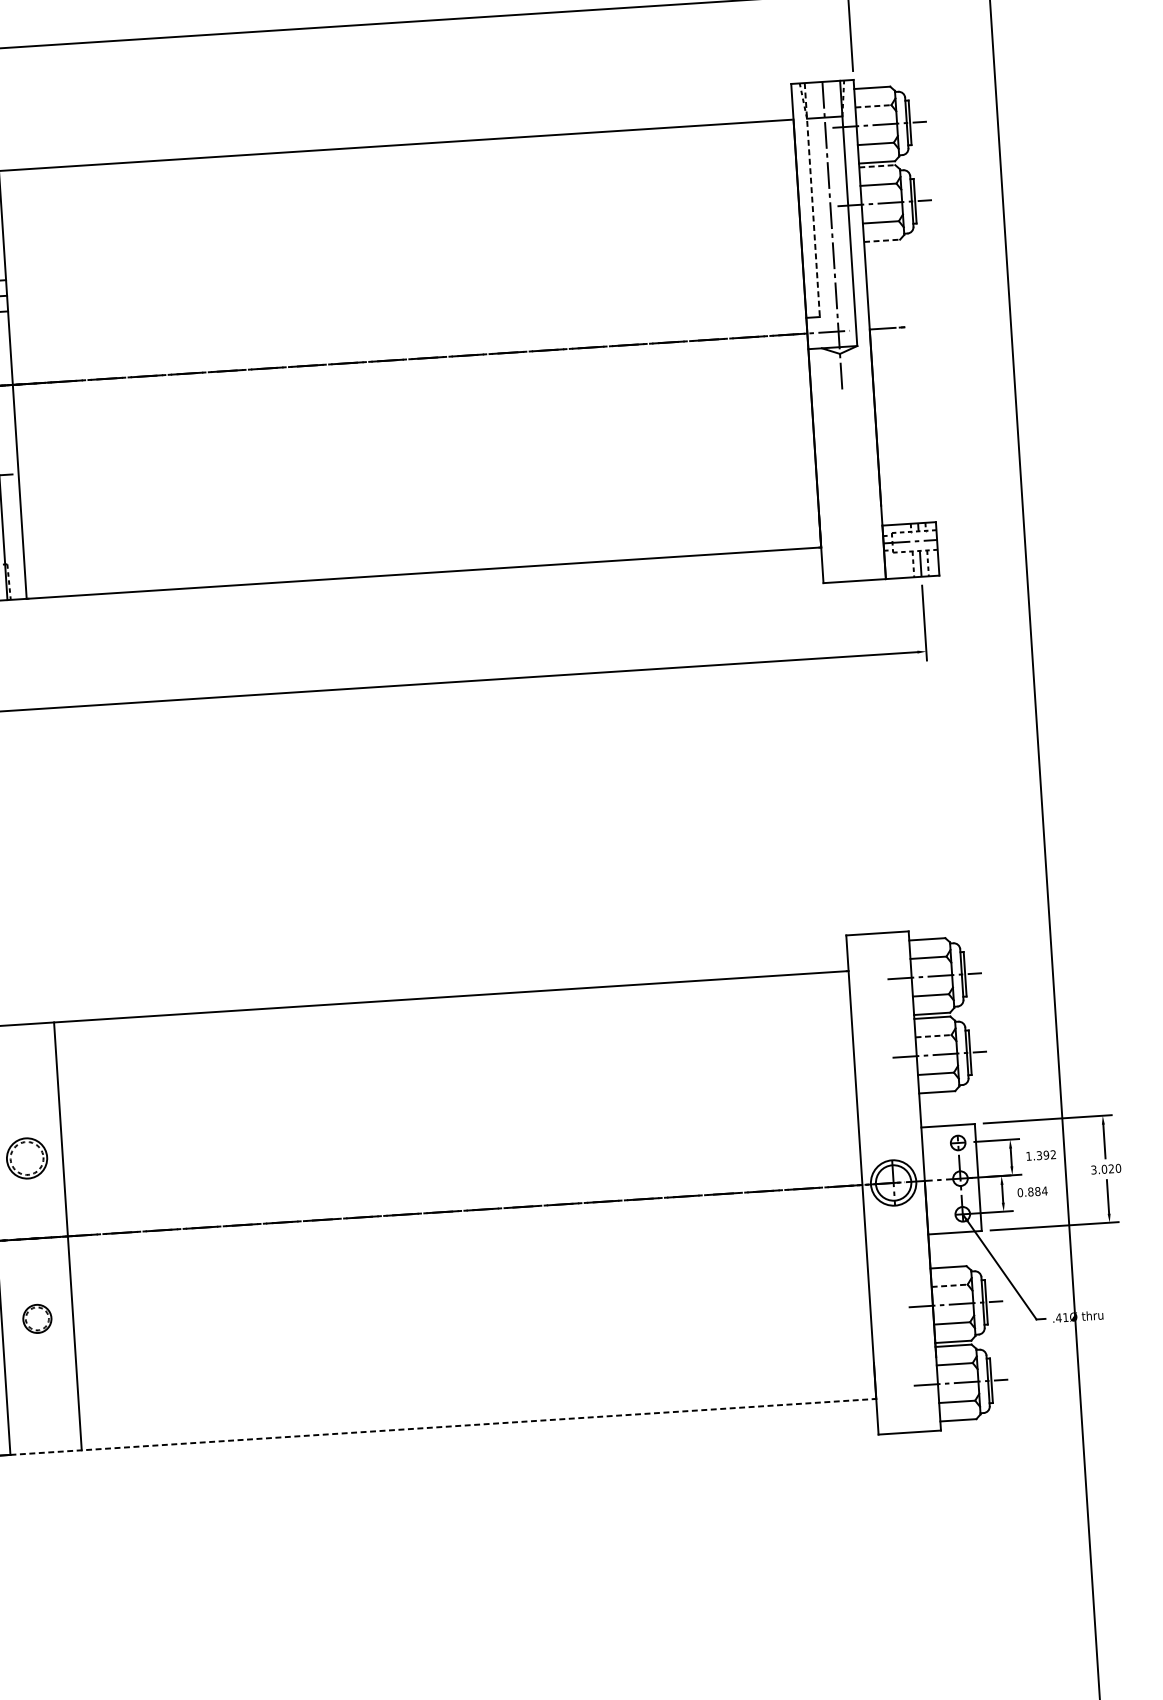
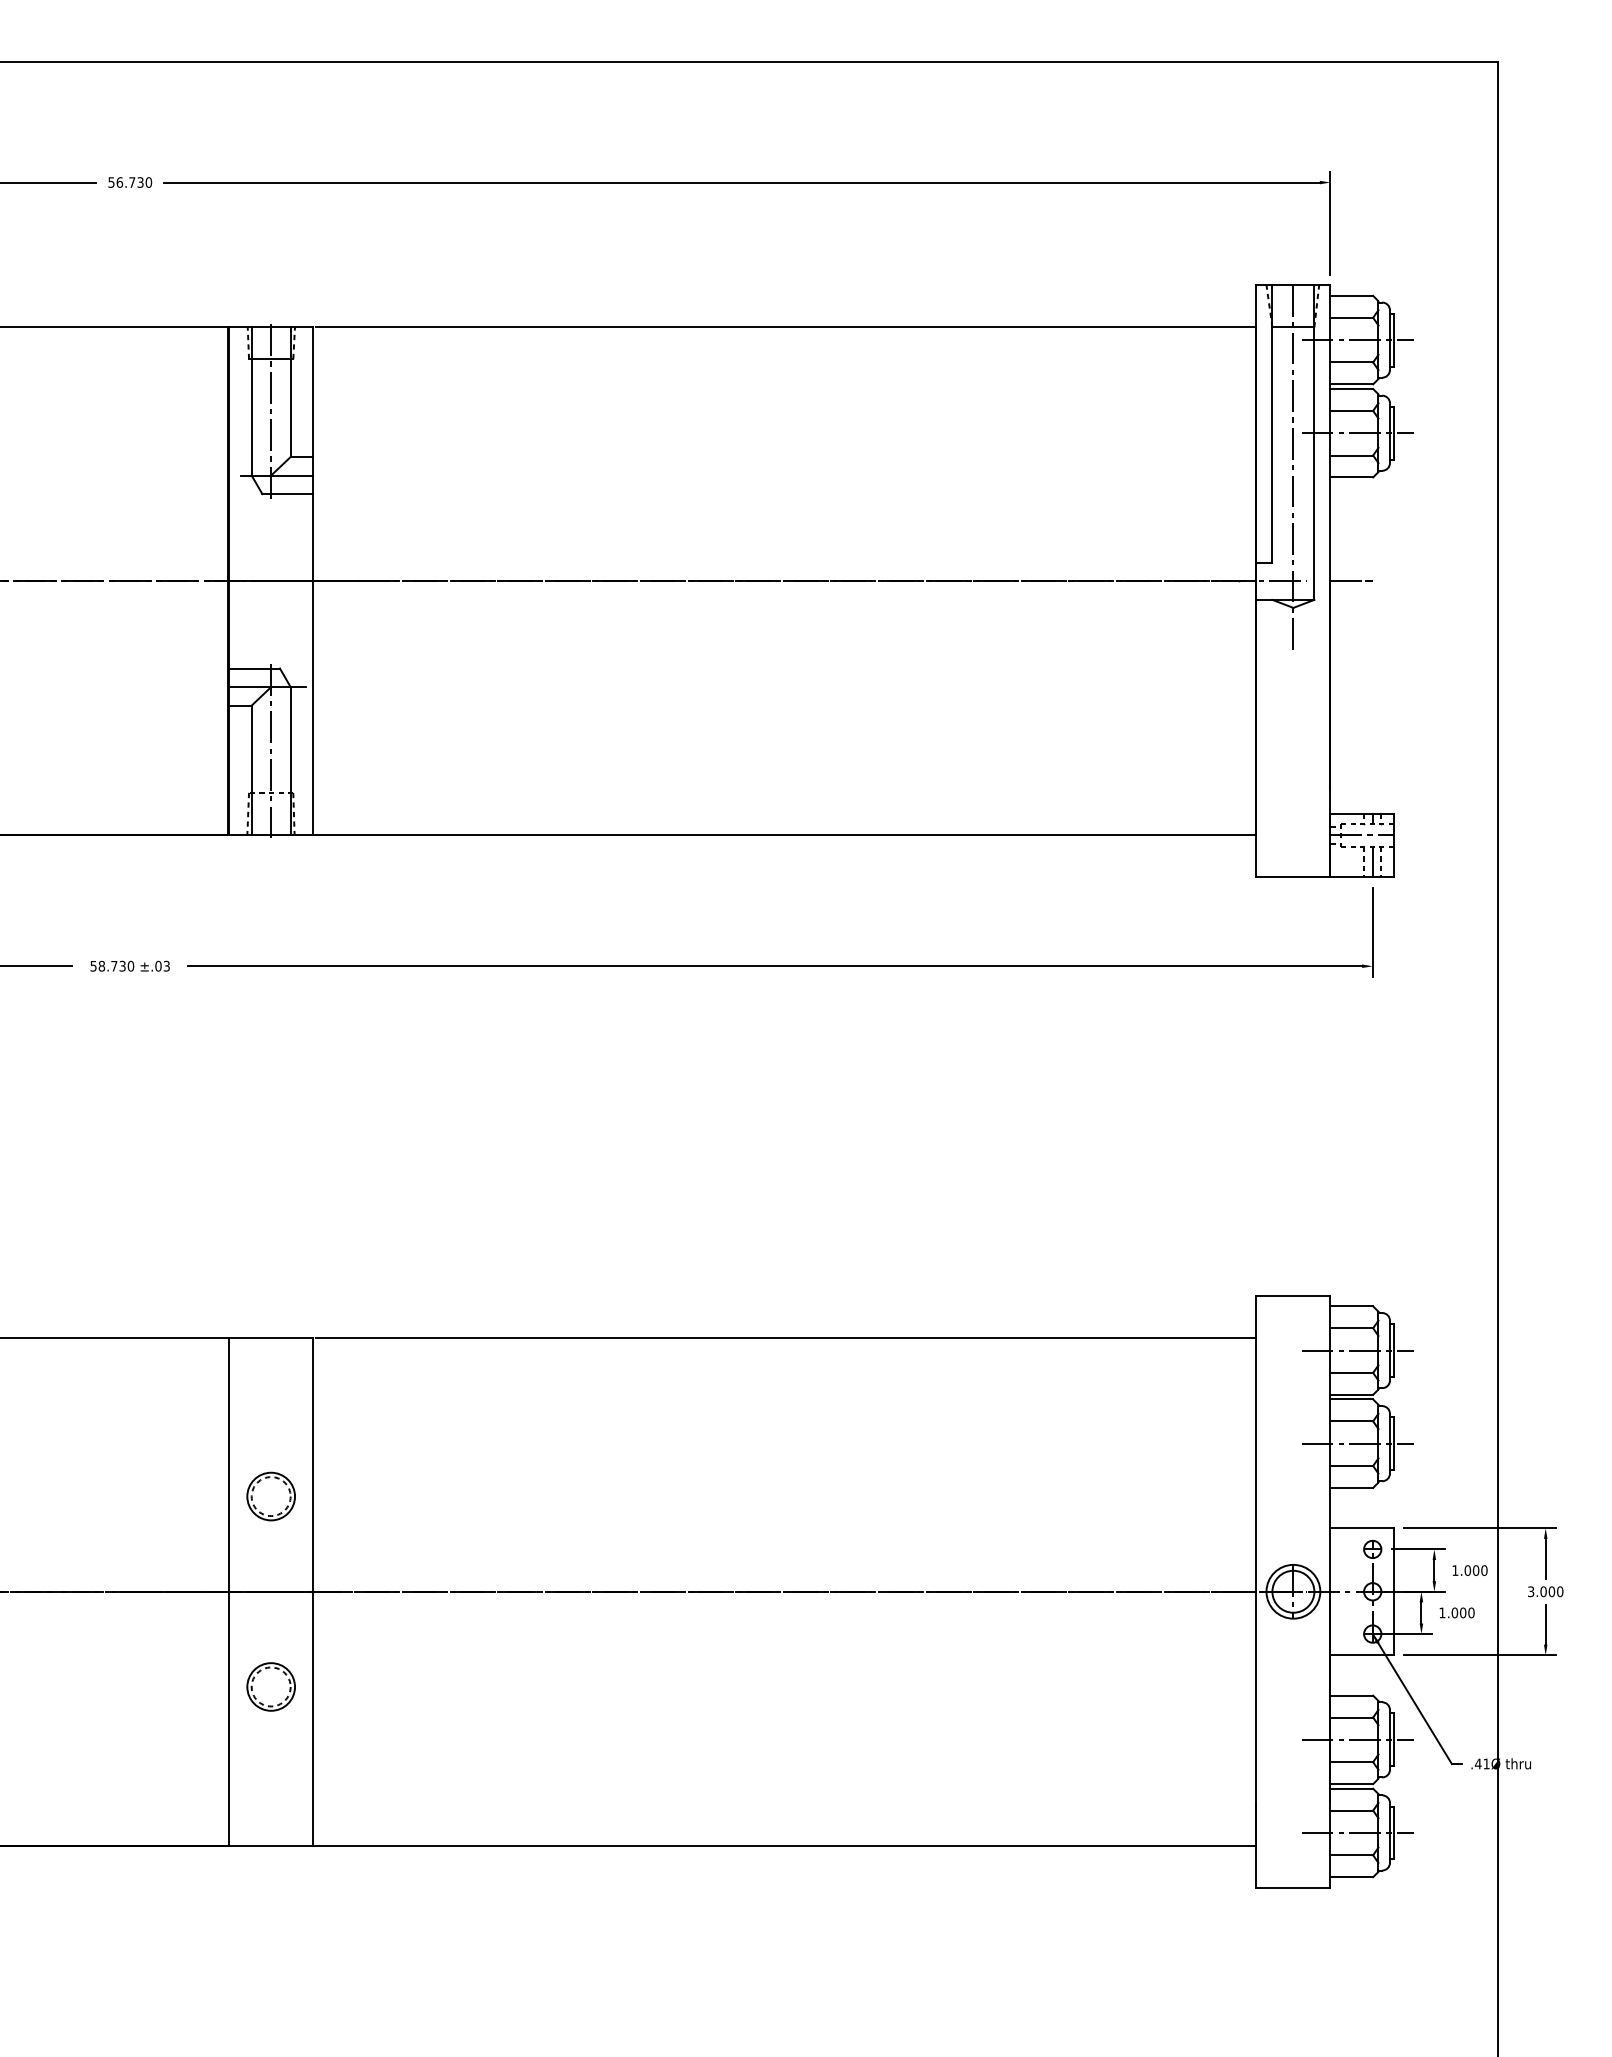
line: (873, 106) -> (1352, 317), dashed -> solid
line: (877, 166) -> (1352, 389), dashed -> solid
line: (812, 199) -> (1272, 423), dashed -> solid
line: (882, 240) -> (1352, 477), dashed -> solid
line: (934, 1036) -> (1352, 1421), dashed -> solid
text: (1045, 1155) -> (1475, 1570), 1.392 -> 1.000
text: (1111, 1168) -> (1551, 1591), 3.020 -> 3.000
text: (1032, 1191) -> (1456, 1612), 0.884 -> 1.000
line: (950, 1285) -> (1352, 1717), dashed -> solid
part: (36, 1318) -> (270, 1686), size x1.43
line: (442, 1426) -> (741, 1845), dashed -> solid

